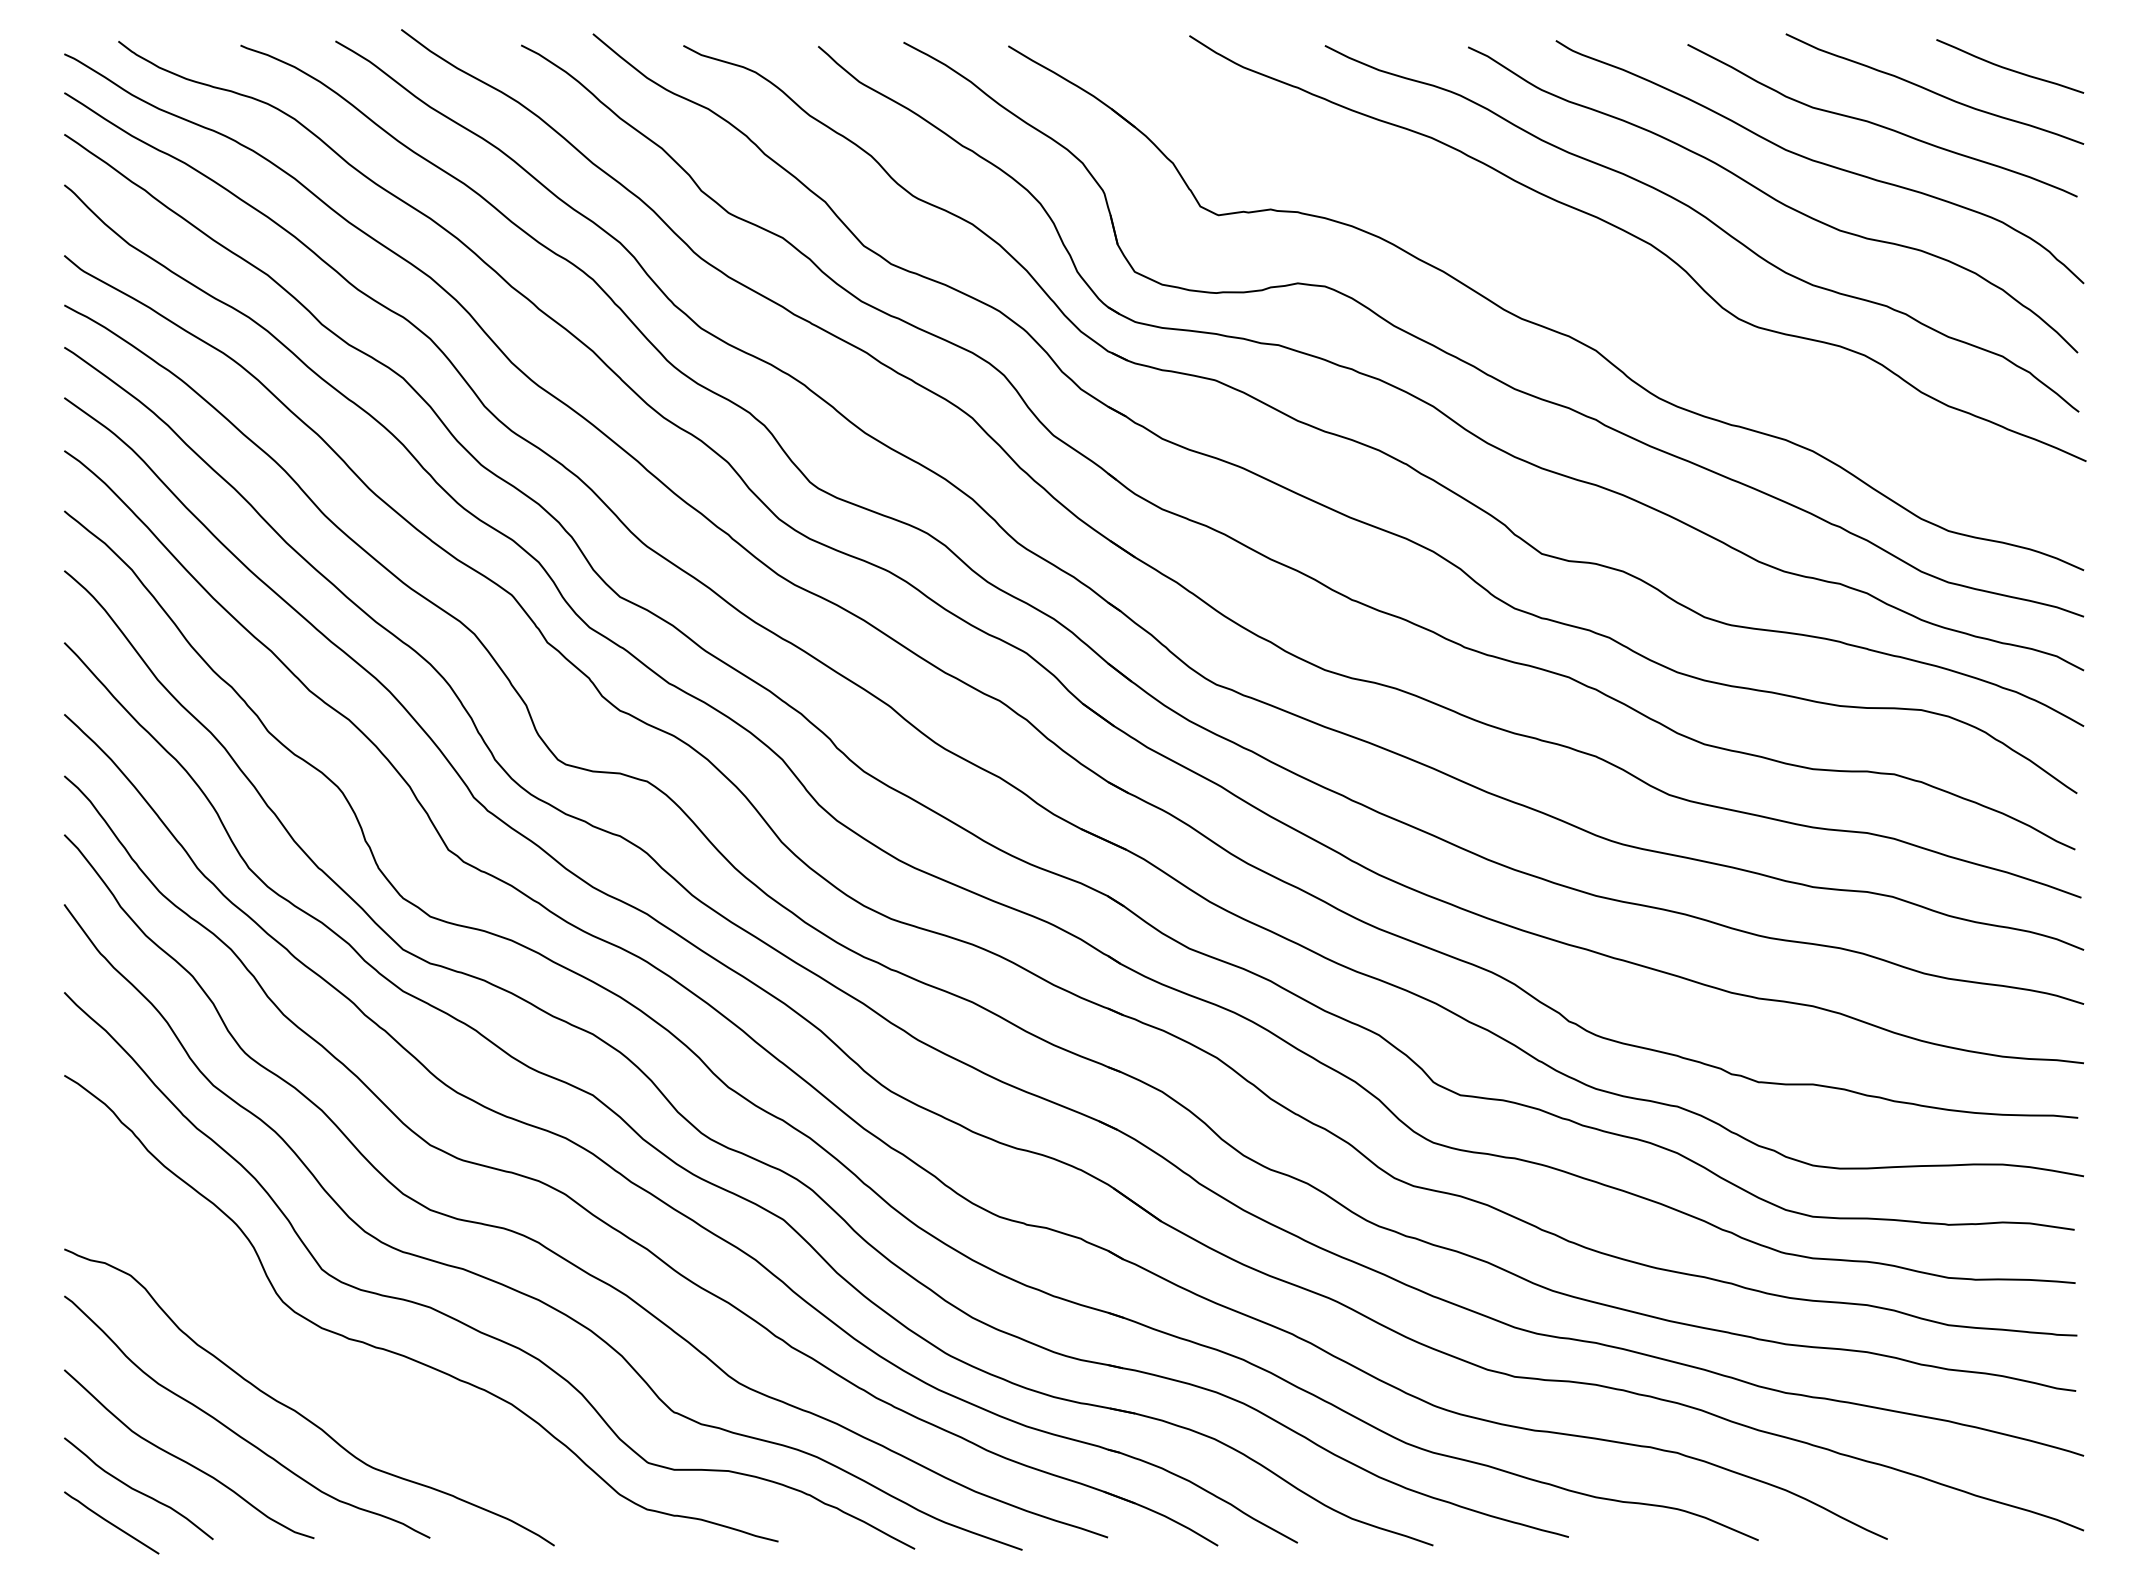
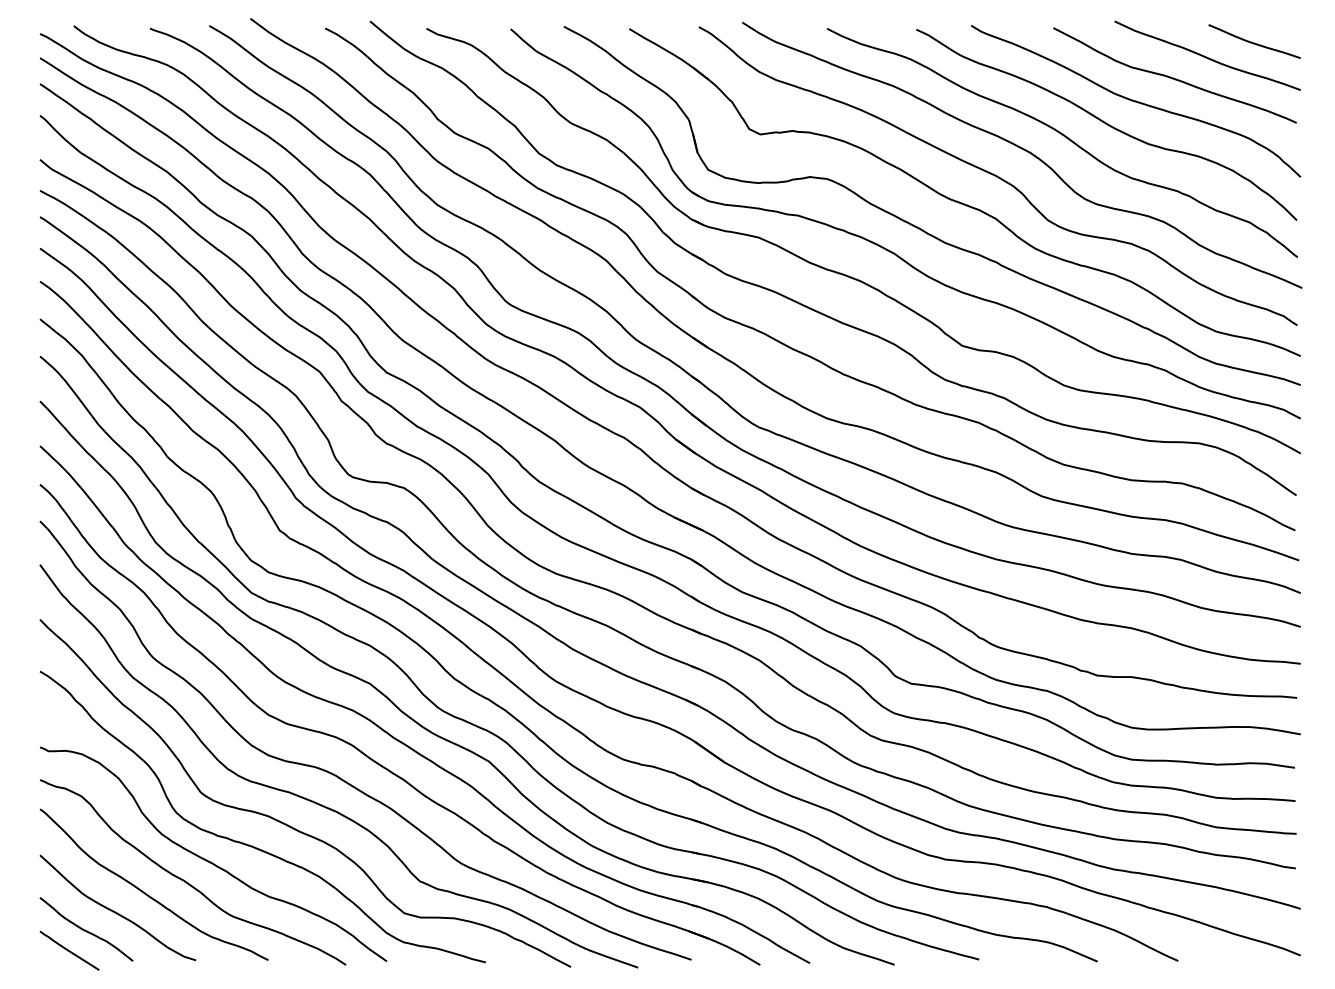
curve: (1598, 280) -> (997, 175), added
curve: (337, 1379) -> (210, 861), added

